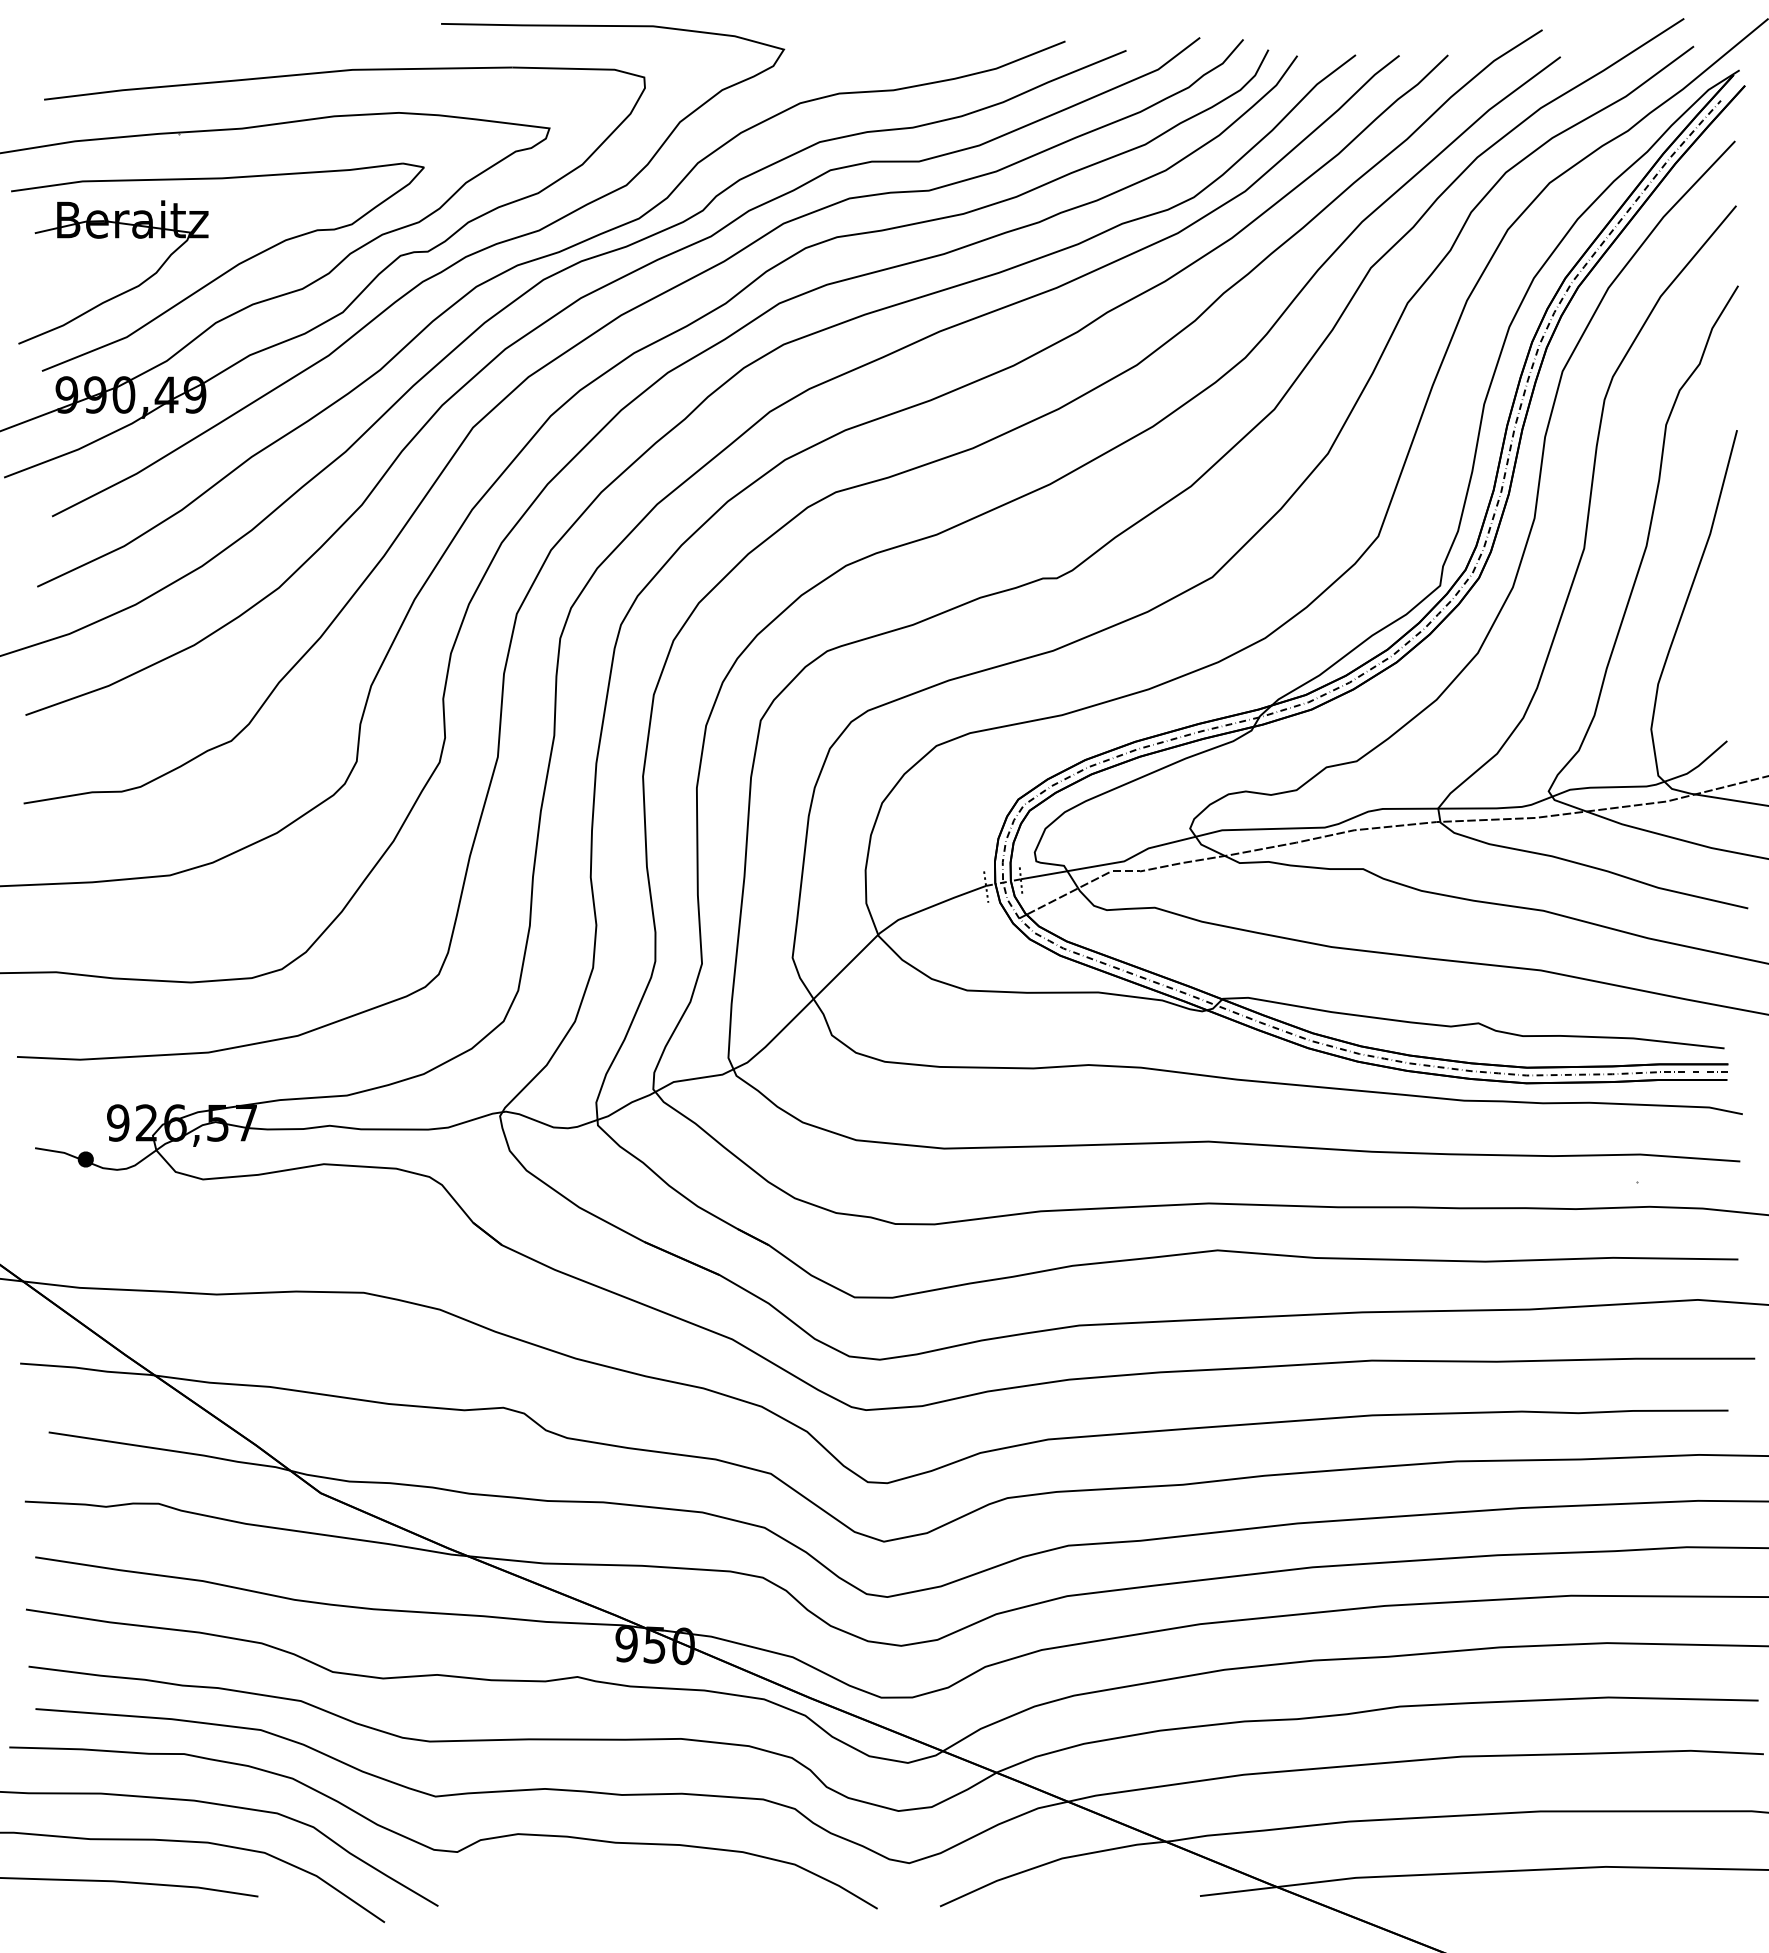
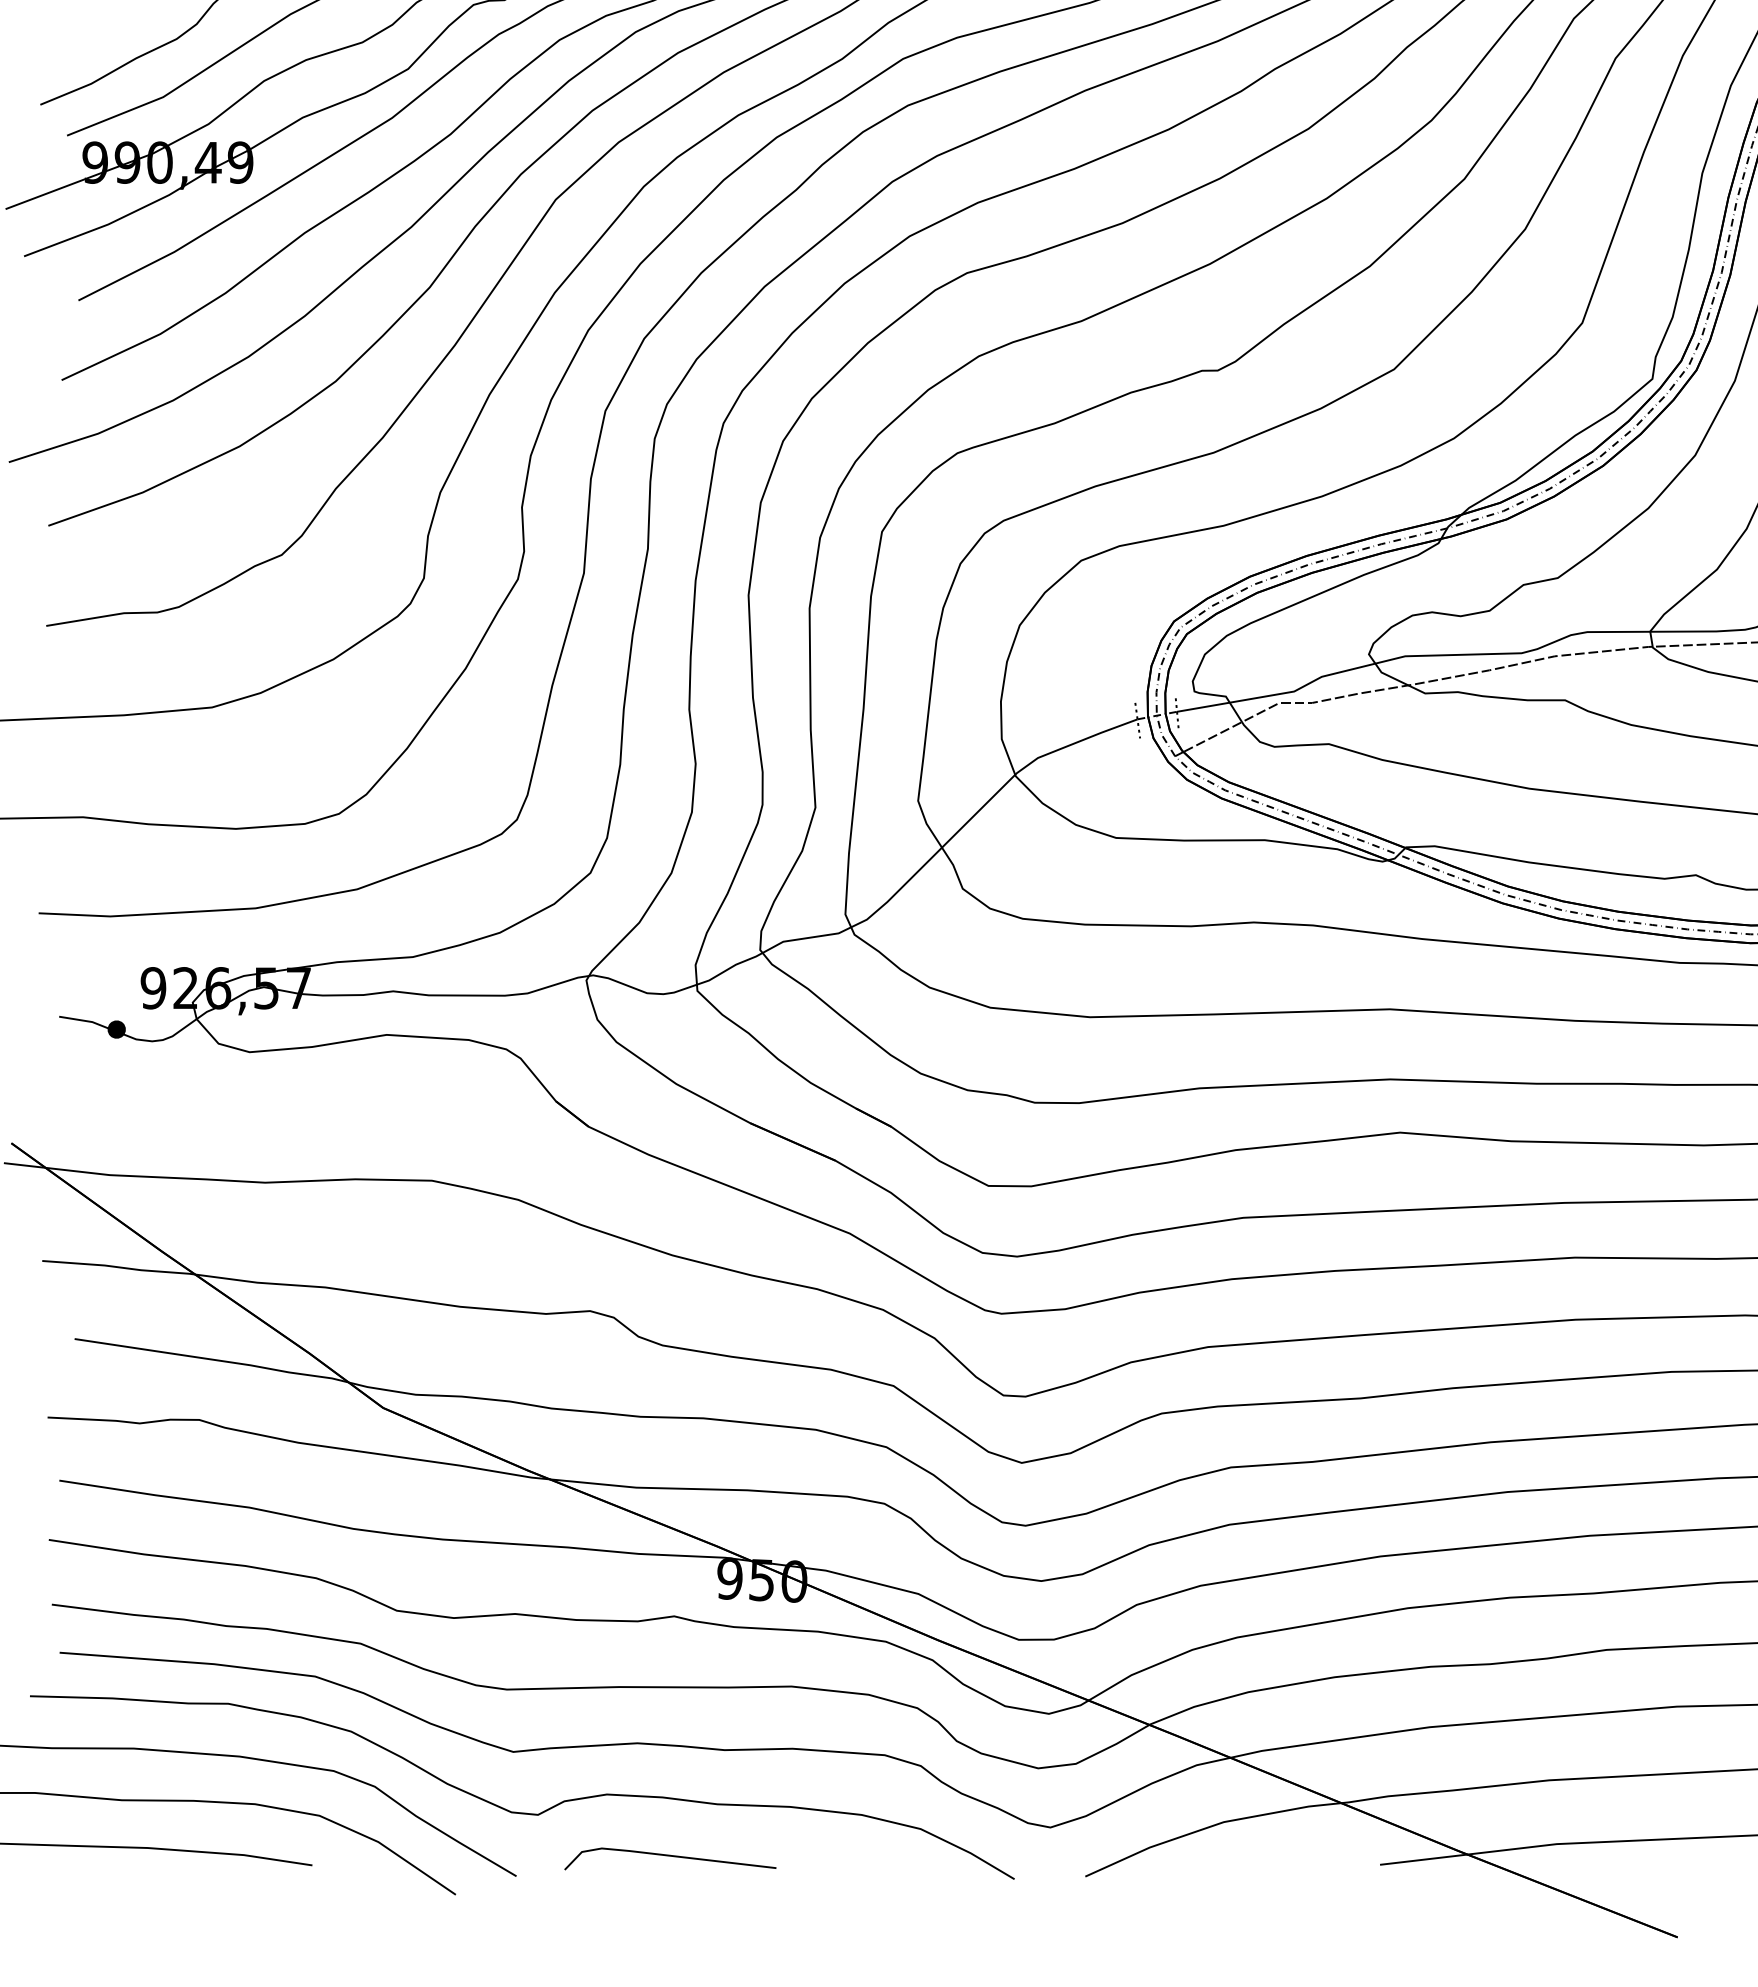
line: (574, 1889) -> (670, 1857), added

